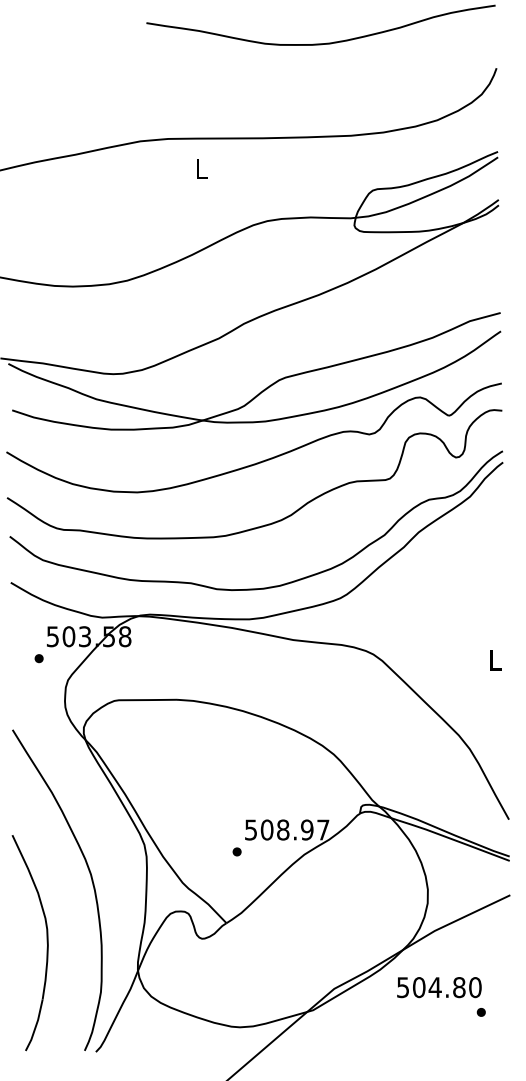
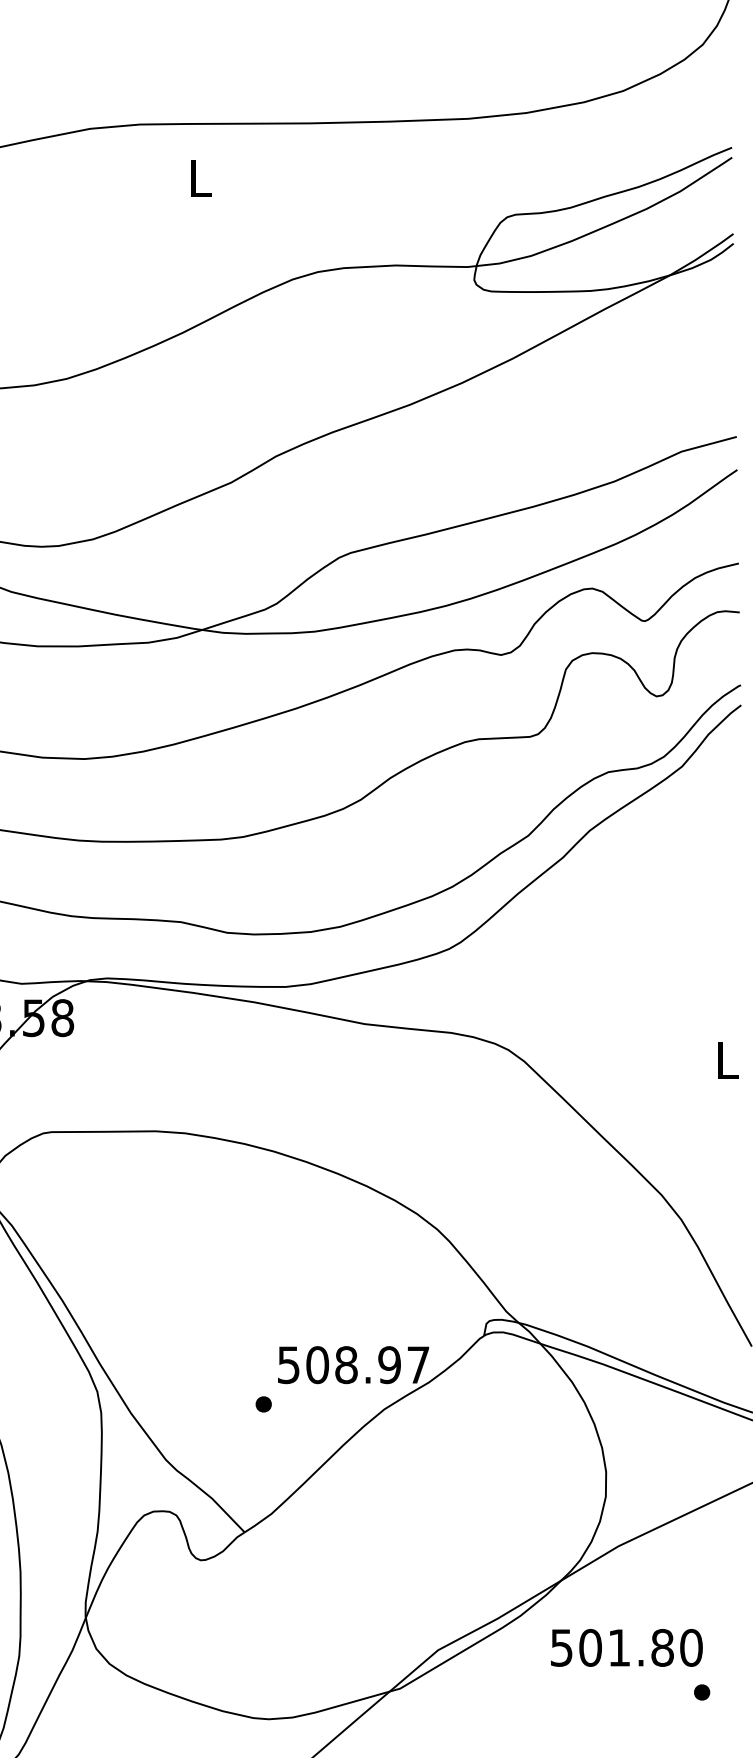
text: (434, 987) -> (618, 1647), 504.80 -> 501.80

